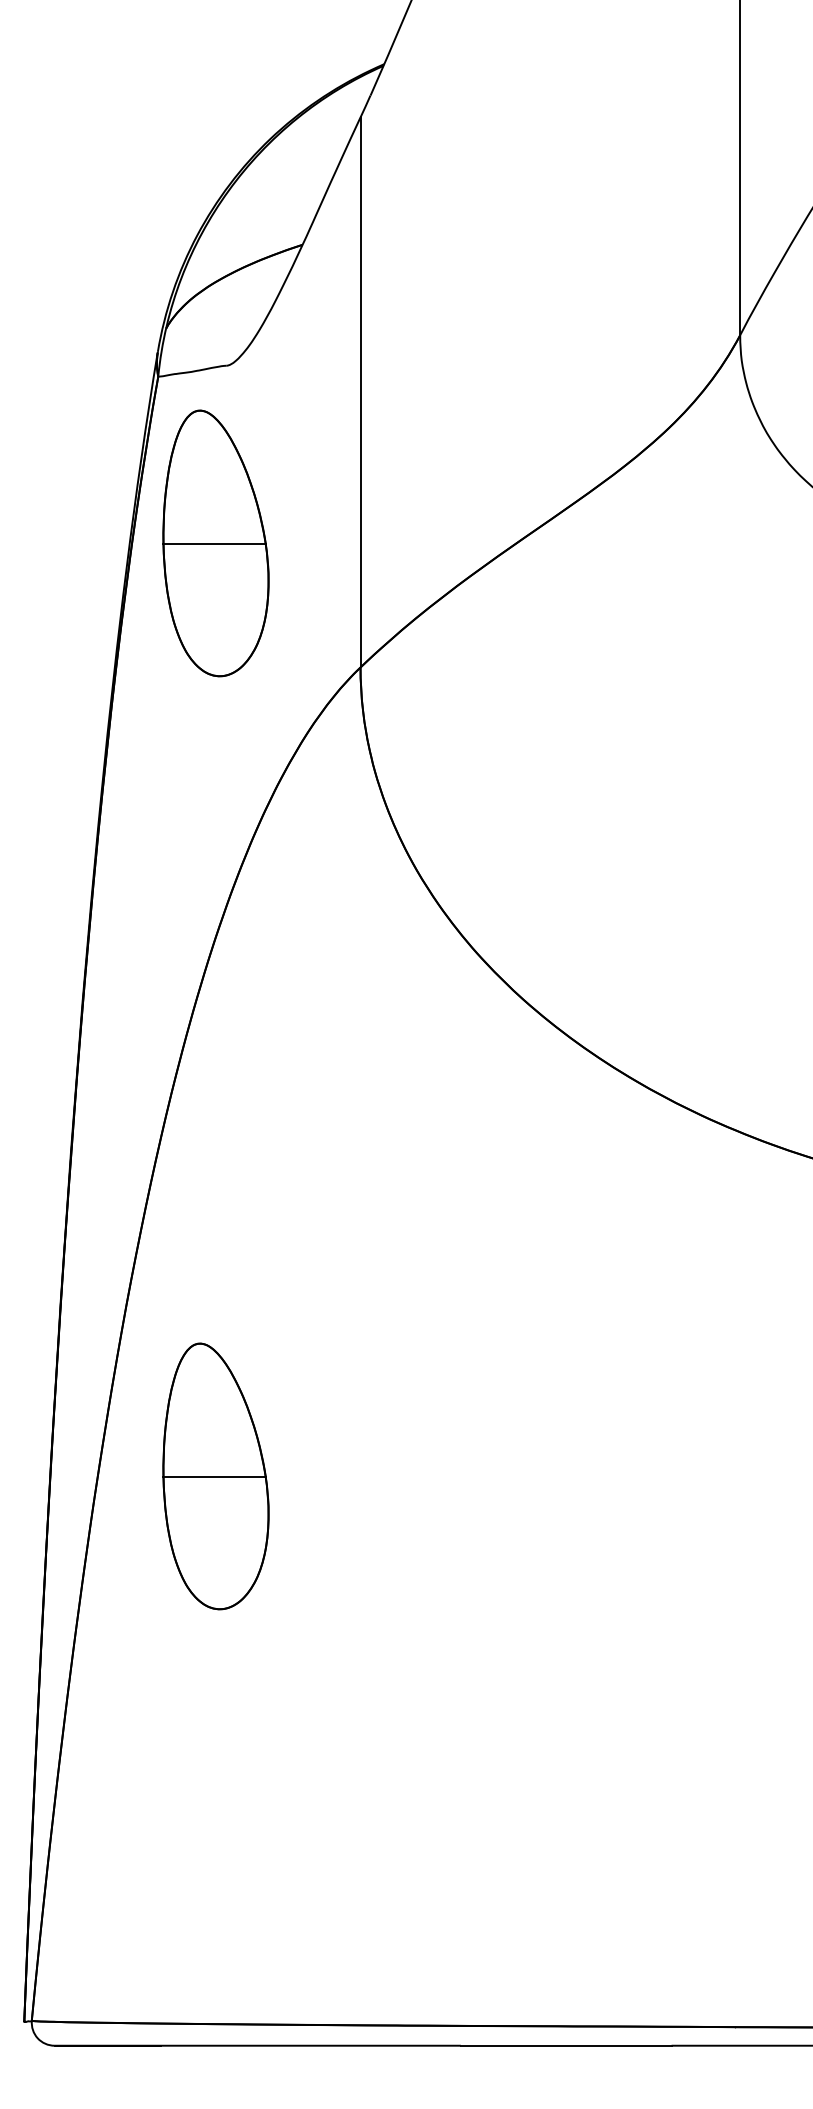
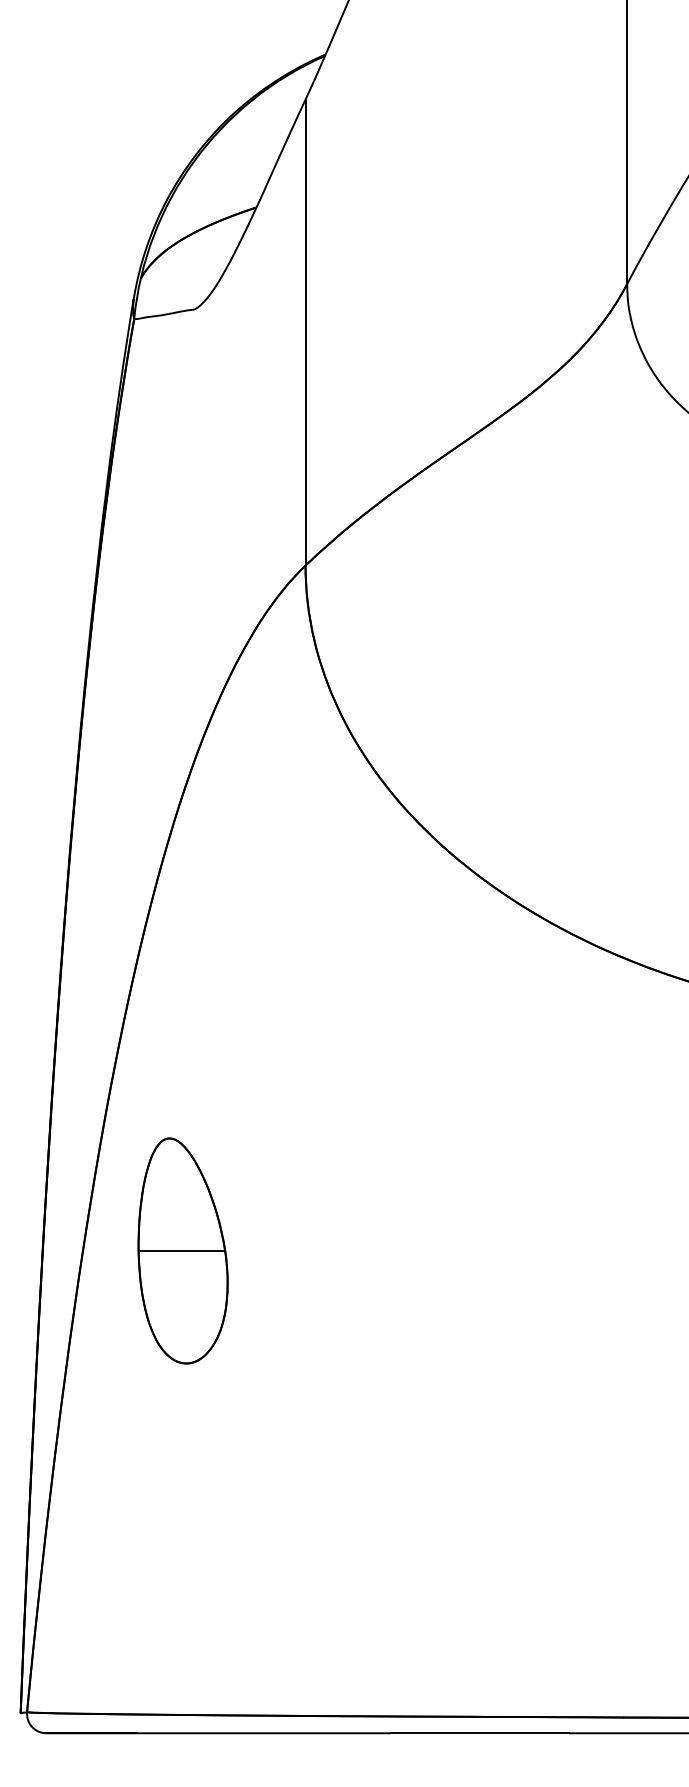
part: (215, 543) -> (182, 460), removed

